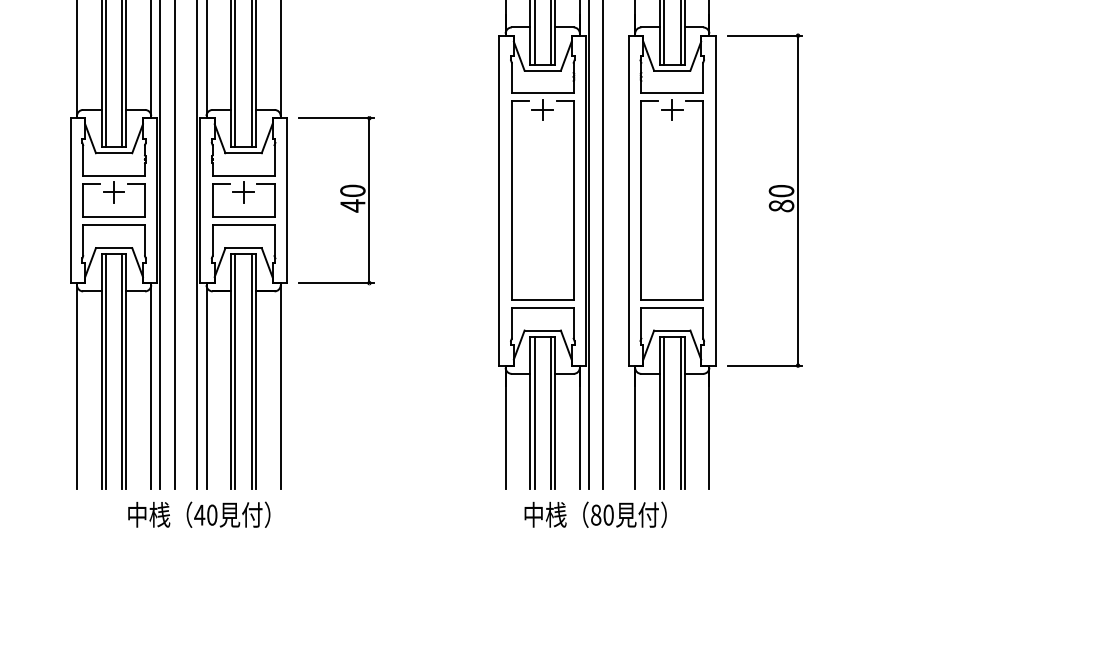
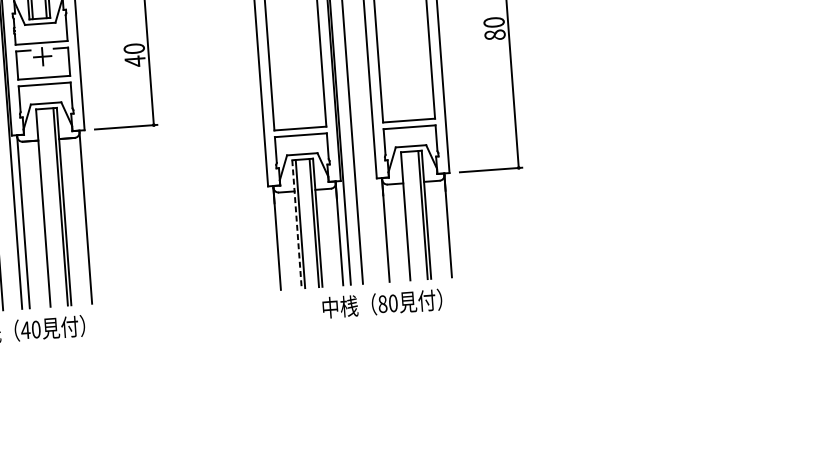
line: (235, 371) -> (46, 207), removed
line: (664, 412) -> (409, 215), removed
line: (530, 413) -> (297, 224), solid -> dashed
text: (595, 514) -> (382, 303), moved

